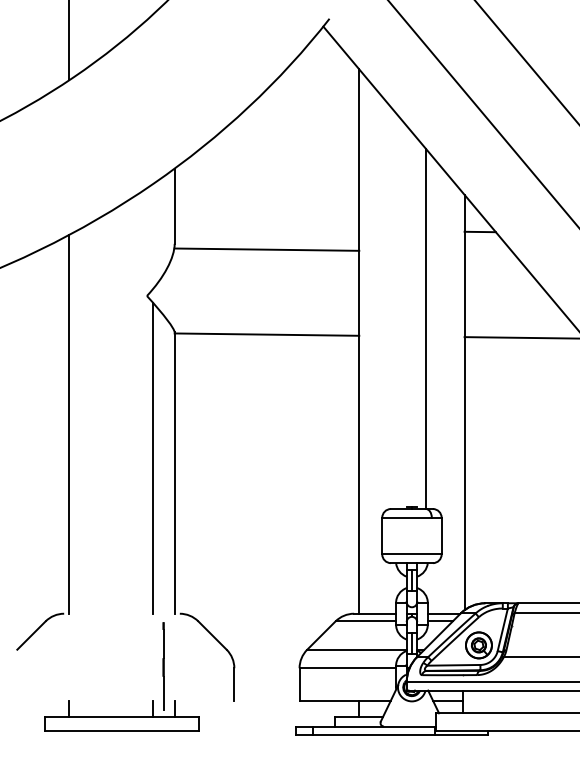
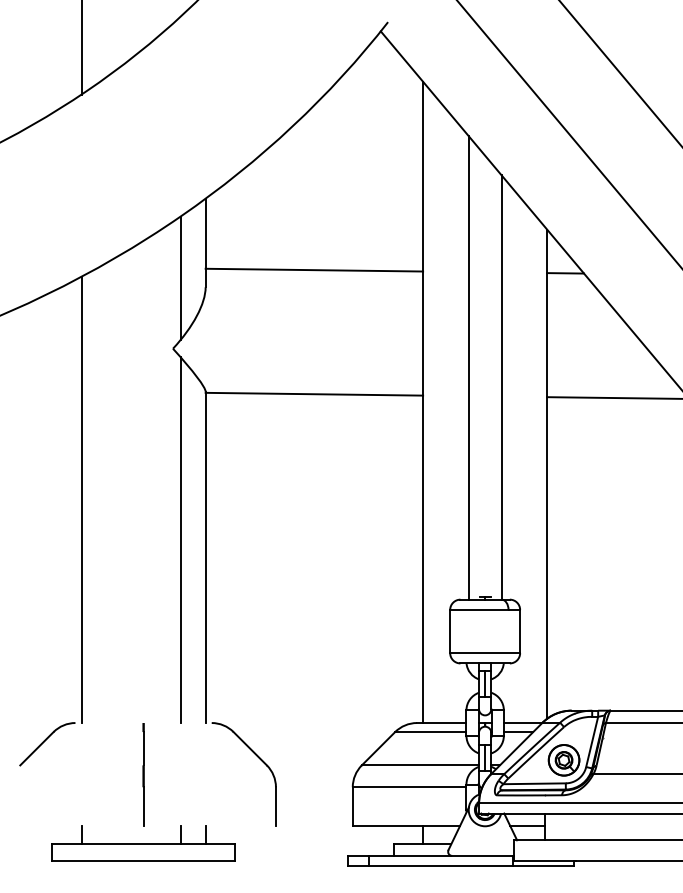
line: (153, 236) -> (180, 278), added
line: (267, 249) -> (314, 269), moved
line: (397, 311) -> (468, 367), added
line: (163, 665) -> (143, 774), moved

